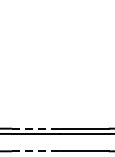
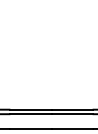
line: (35, 128) -> (30, 109), dashed -> solid
line: (35, 150) -> (30, 128), dashed -> solid

